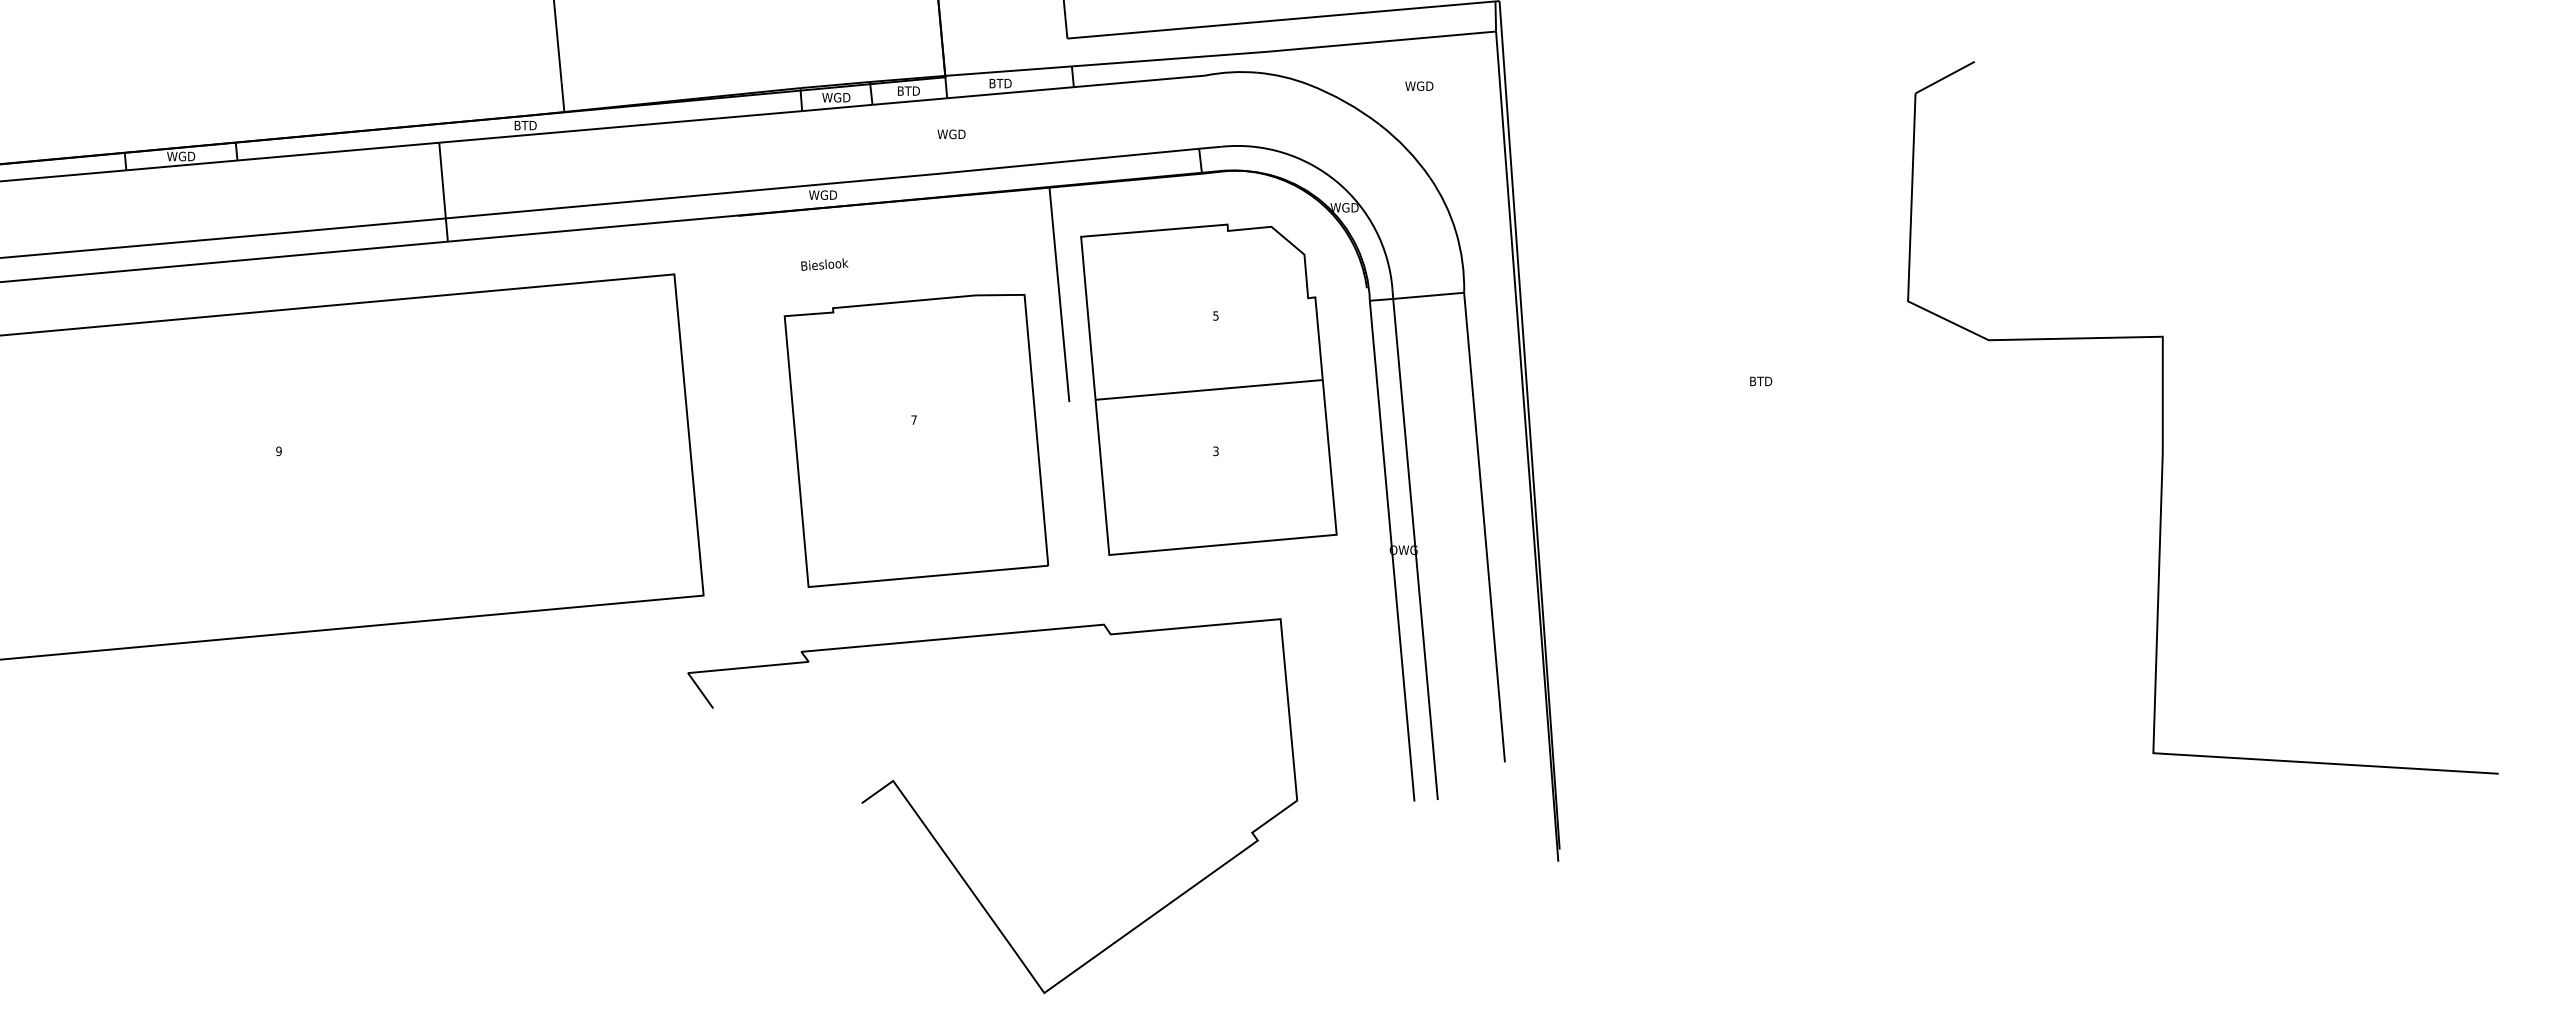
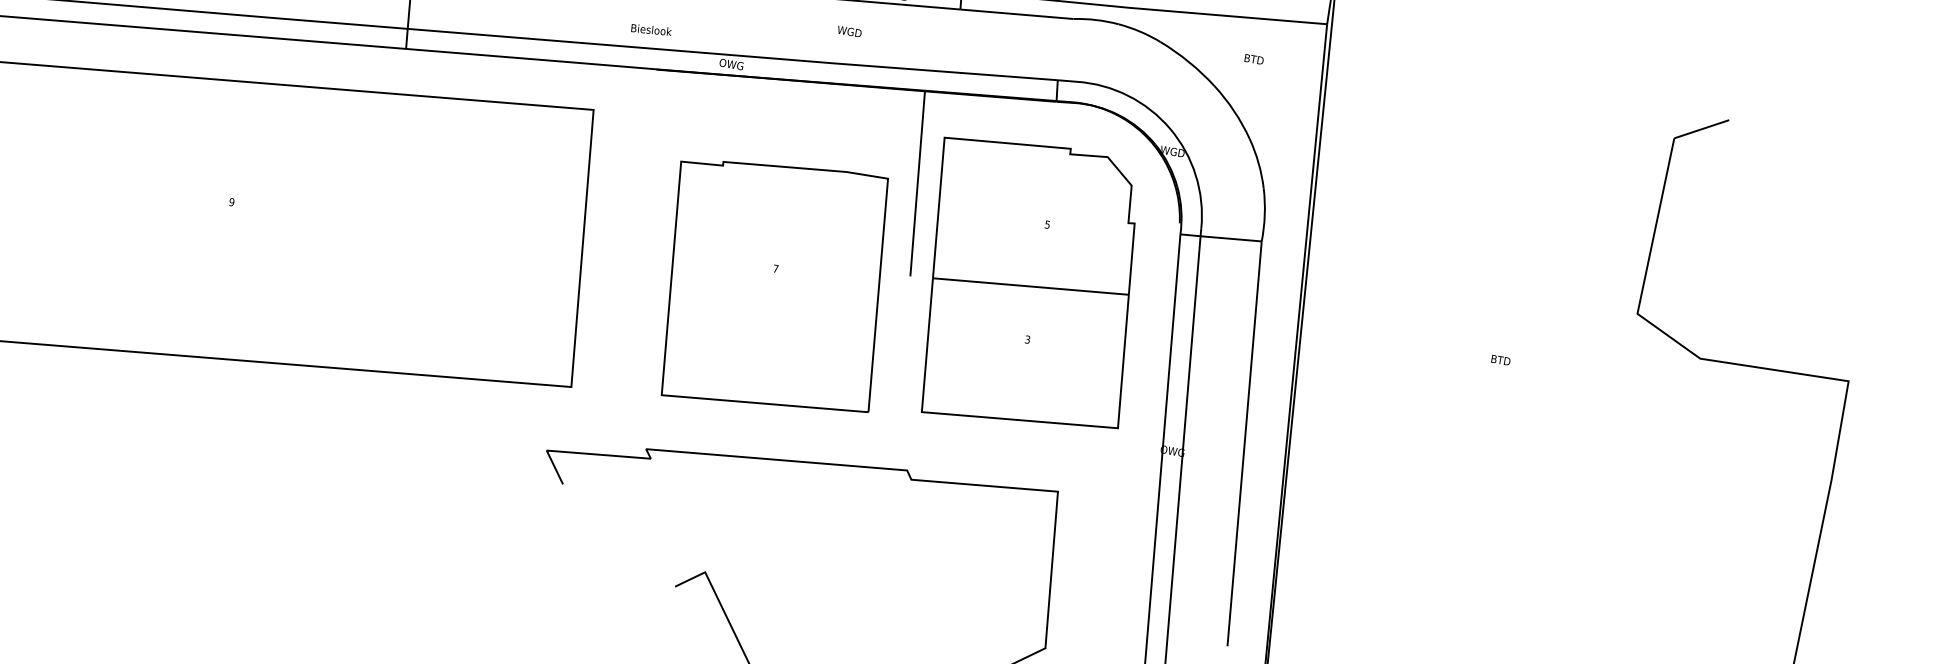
text: (1419, 85) -> (1254, 58), WGD -> BTD
text: (823, 194) -> (732, 63), WGD -> OWG
text: (824, 264) -> (651, 29), moved

